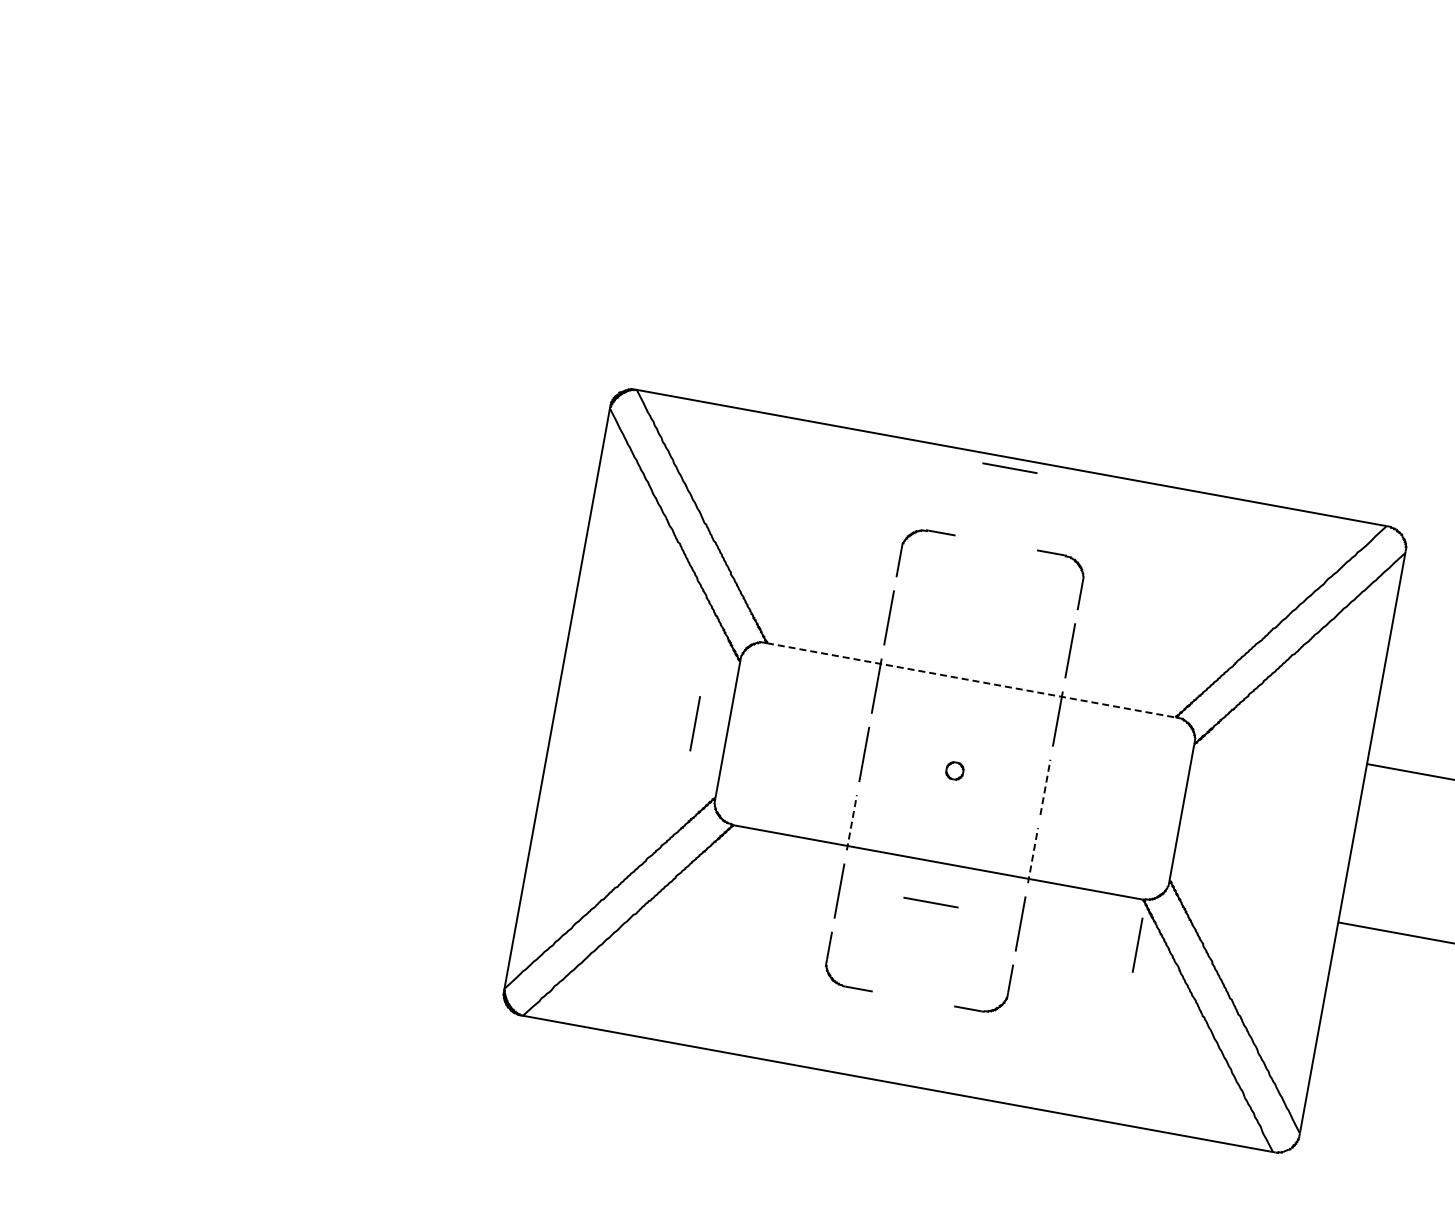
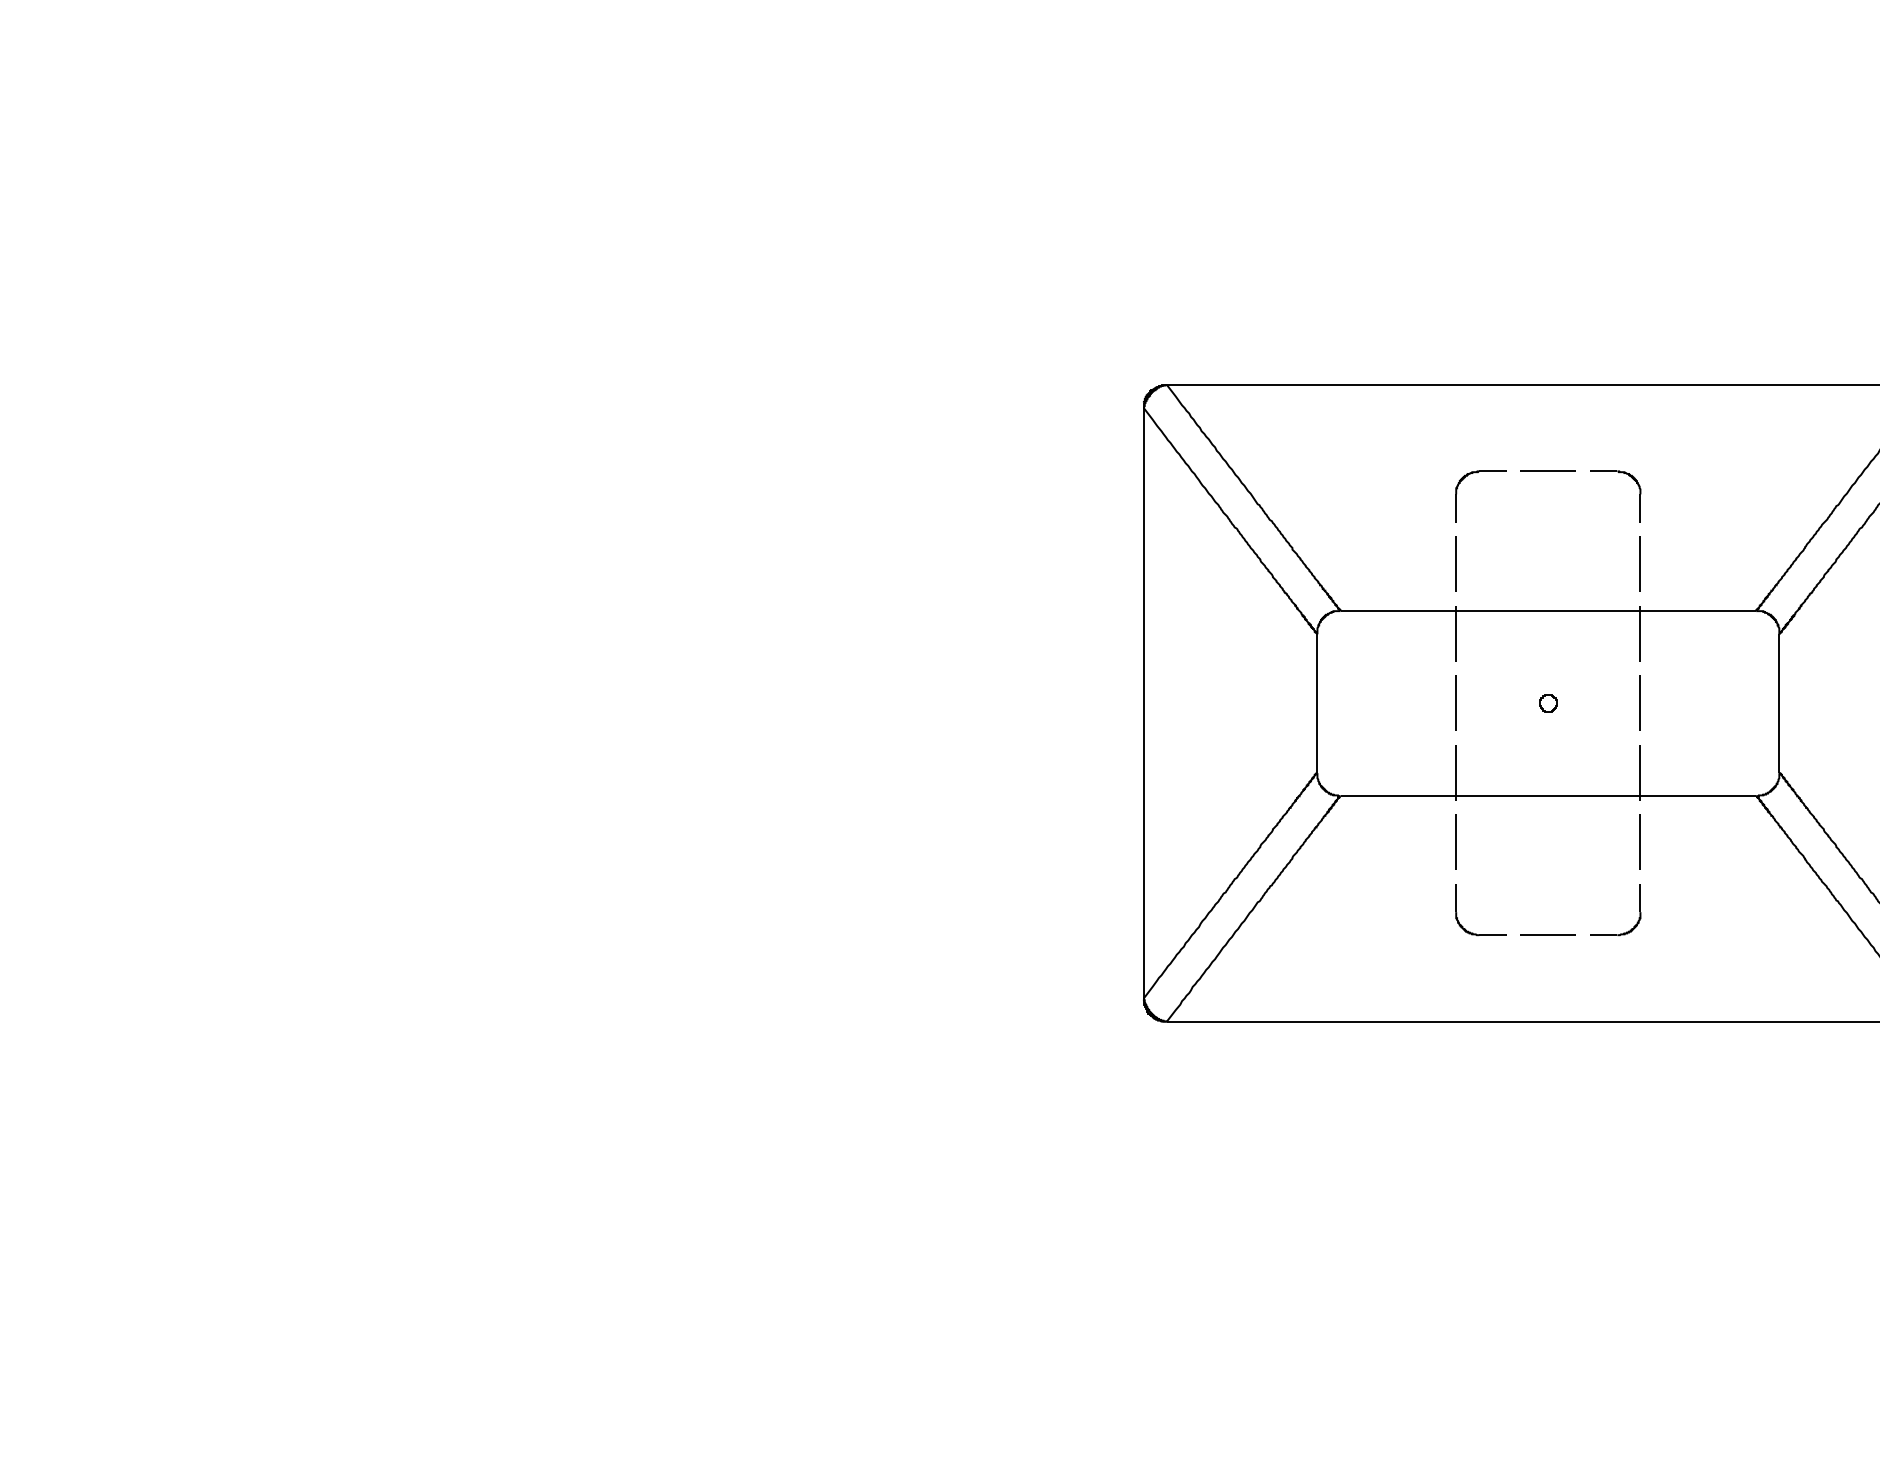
line: (1009, 467) -> (1547, 470), moved
line: (971, 680) -> (1548, 611), dashed -> solid
line: (694, 722) -> (1283, 702), removed
line: (1045, 786) -> (1640, 702), dashed -> solid
line: (852, 822) -> (1456, 772), dashed -> solid
line: (1033, 855) -> (1640, 772), dashed -> solid
line: (930, 901) -> (1547, 934), moved
line: (1136, 944) -> (1758, 841), removed

